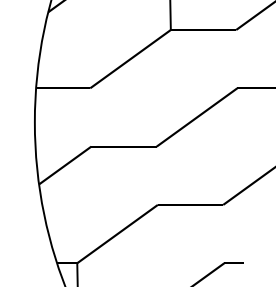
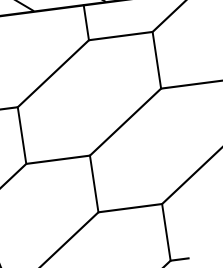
line: (236, 59) -> (156, 60), added
line: (90, 117) -> (21, 135), added
line: (156, 175) -> (93, 183), added
line: (223, 233) -> (166, 231), added

